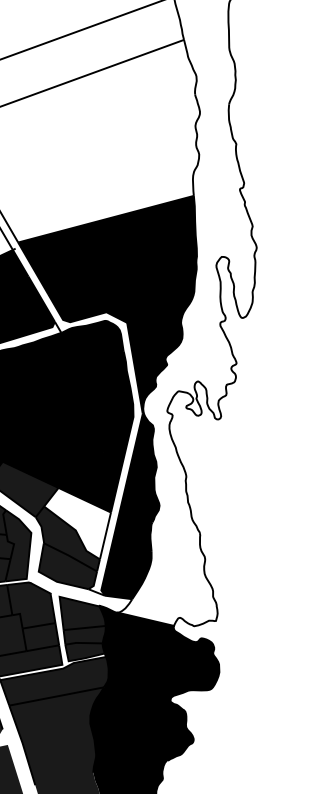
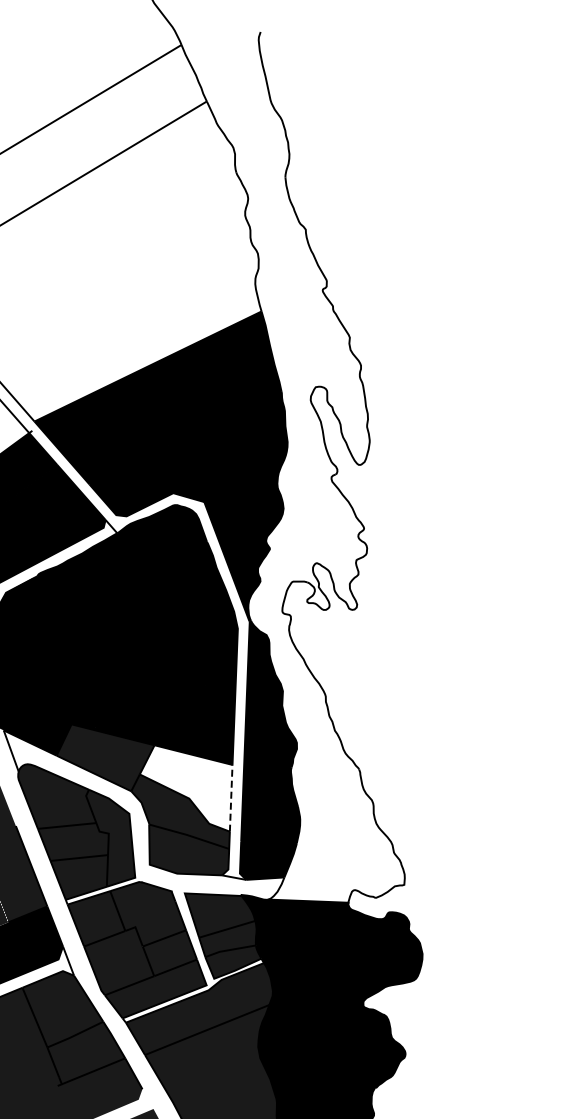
line: (105, 535) -> (231, 797), solid -> dashed

